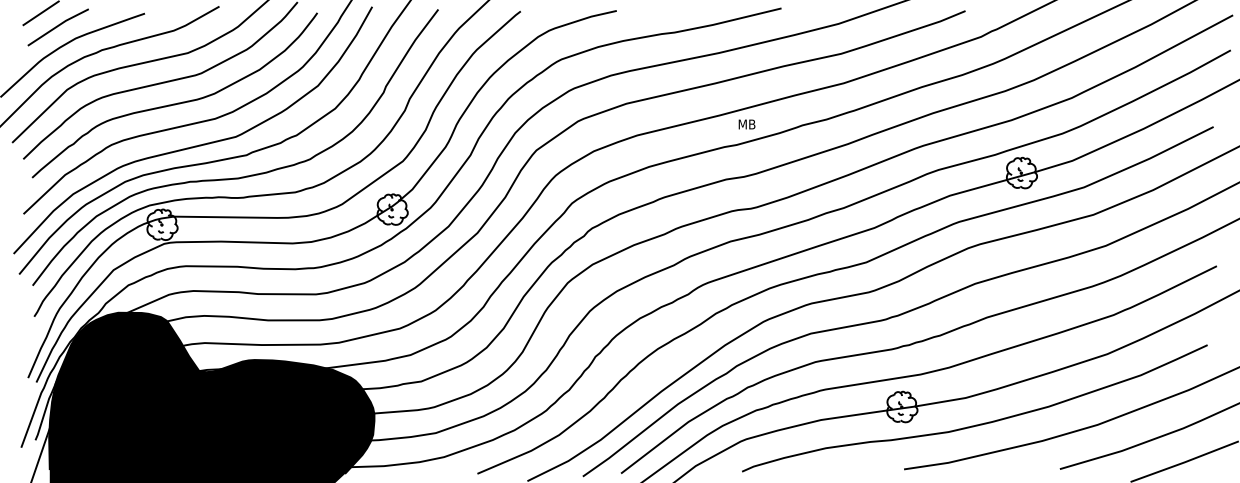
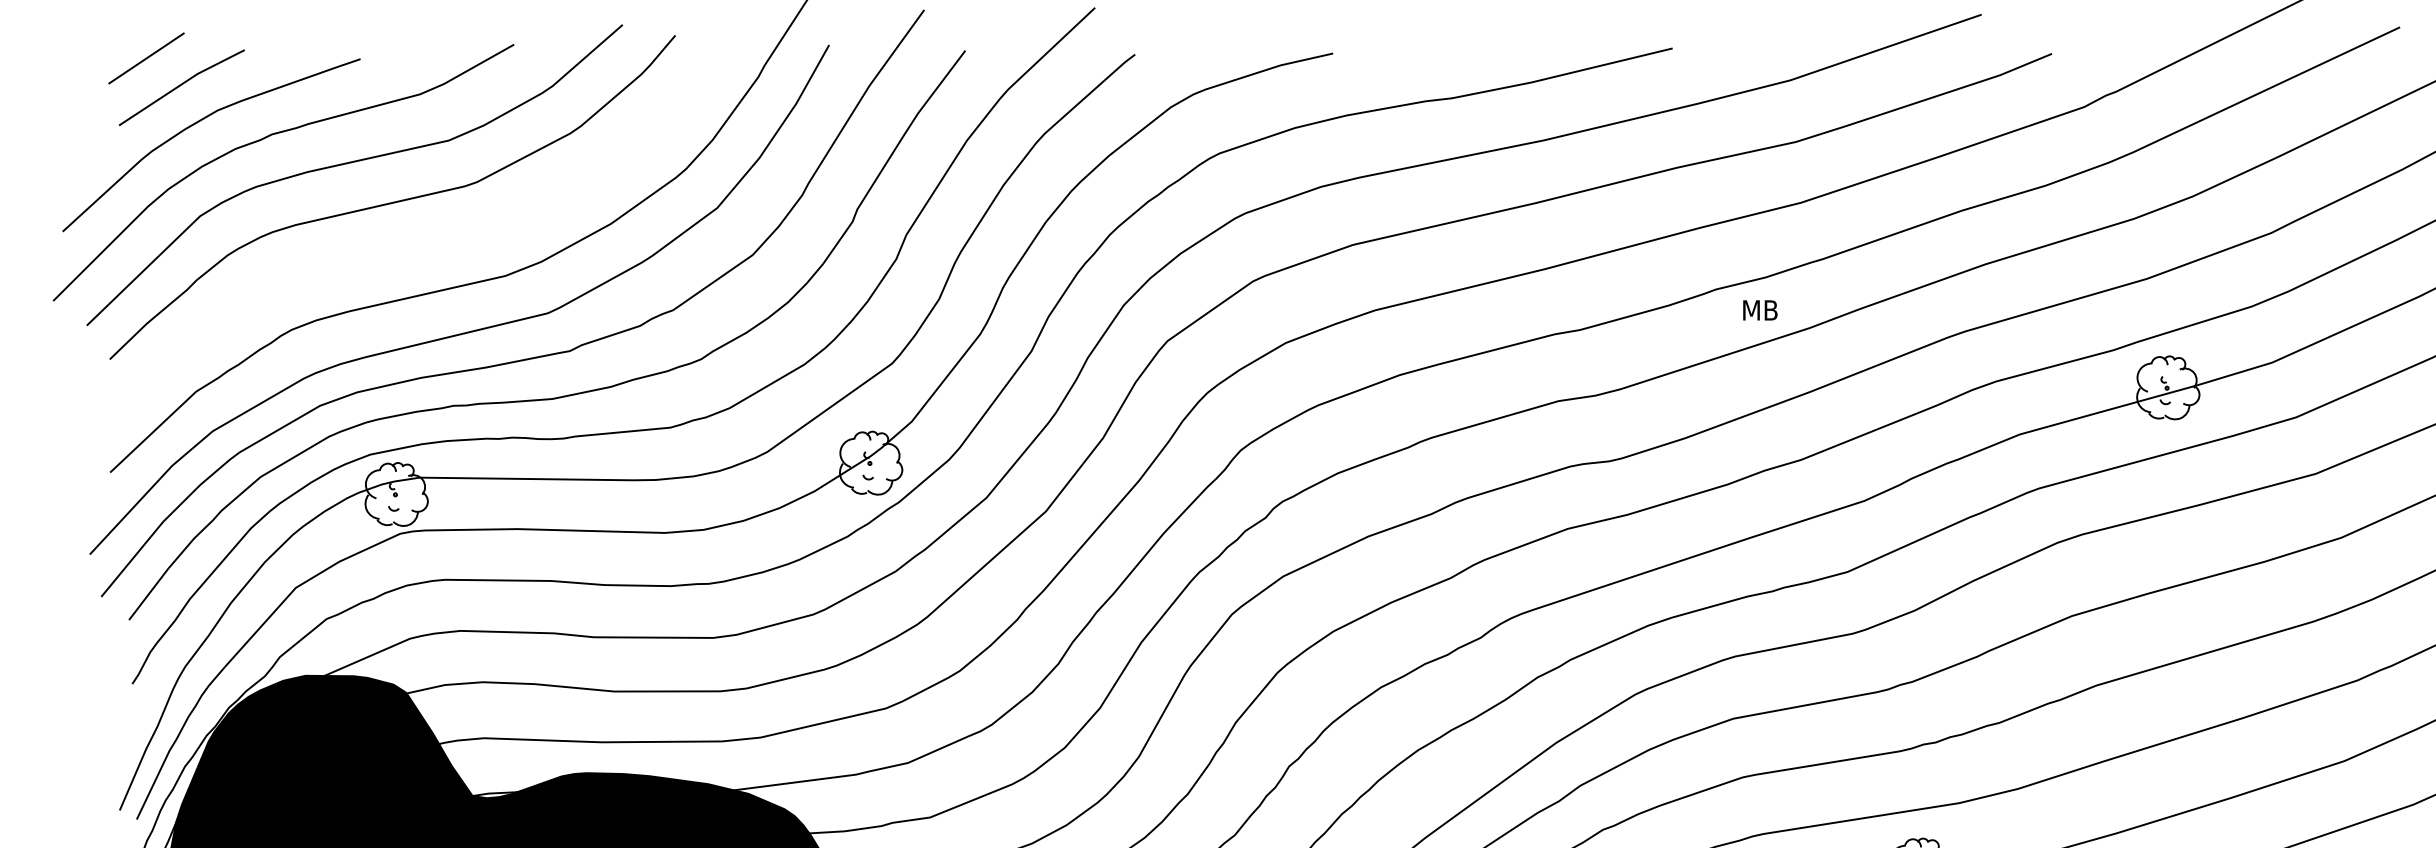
curve: (177, 102) -> (427, 242), removed
text: (746, 124) -> (1759, 310), moved

